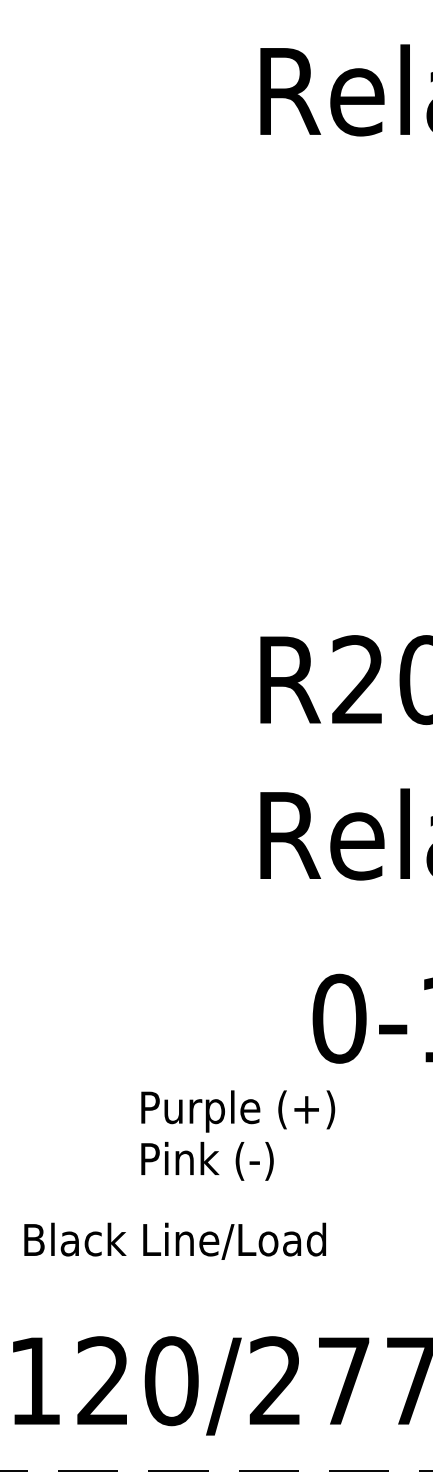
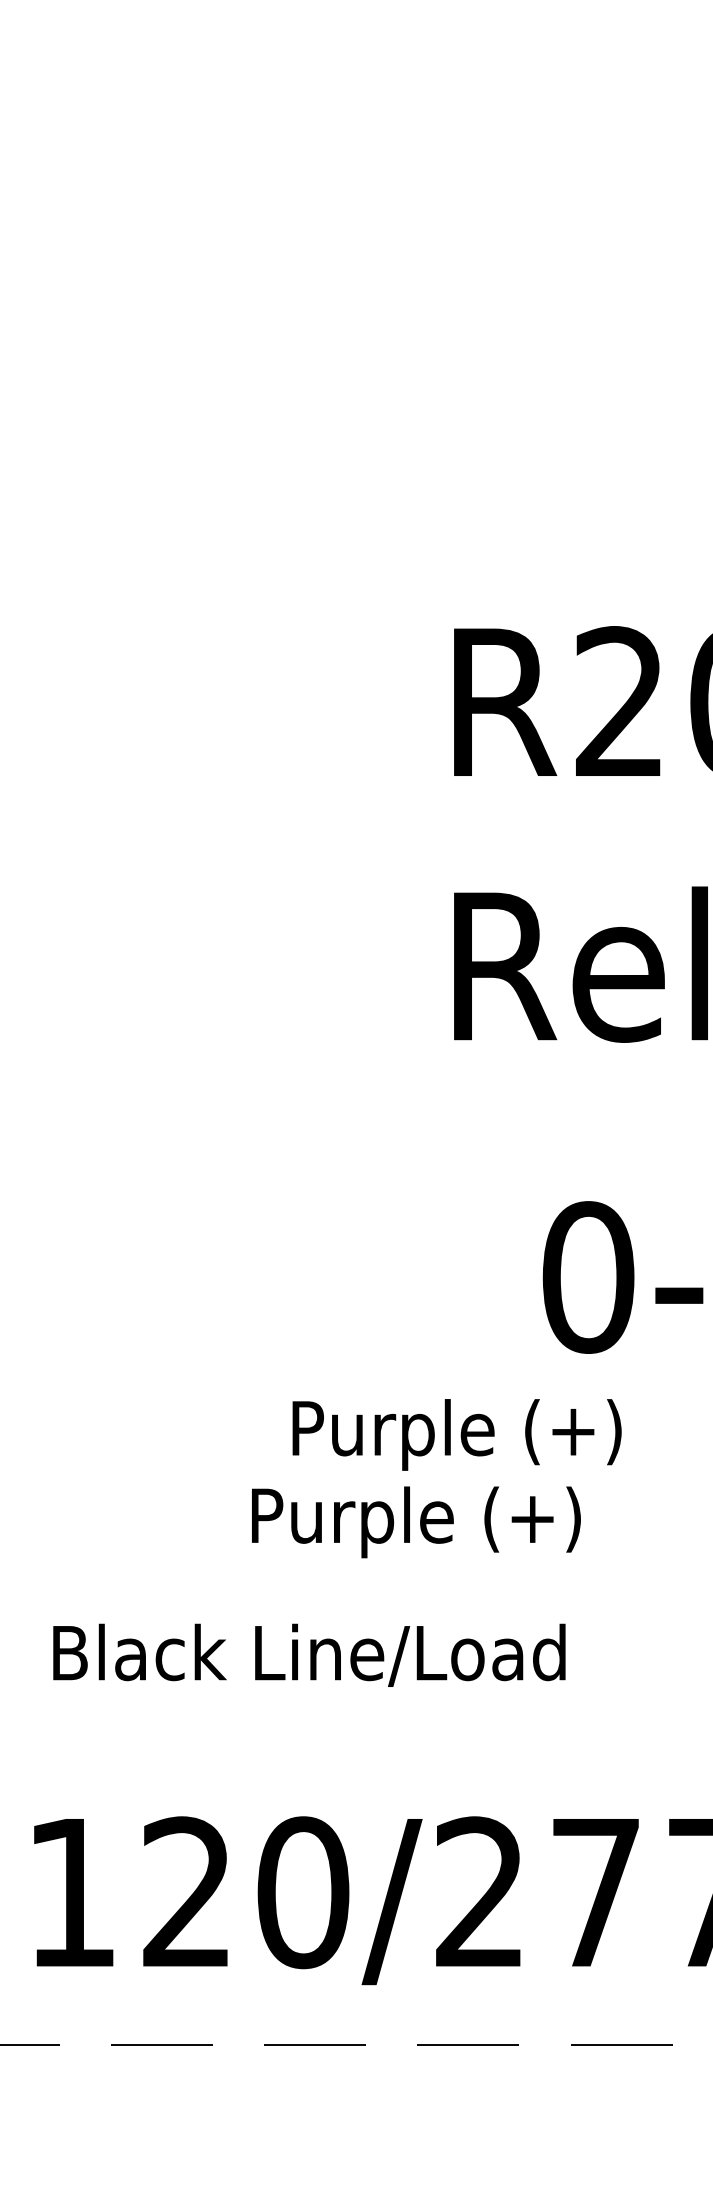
text: (238, 1111) -> (457, 1434), moved
text: (249, 1162) -> (435, 1521), Pink (-) -> Purple (+)

